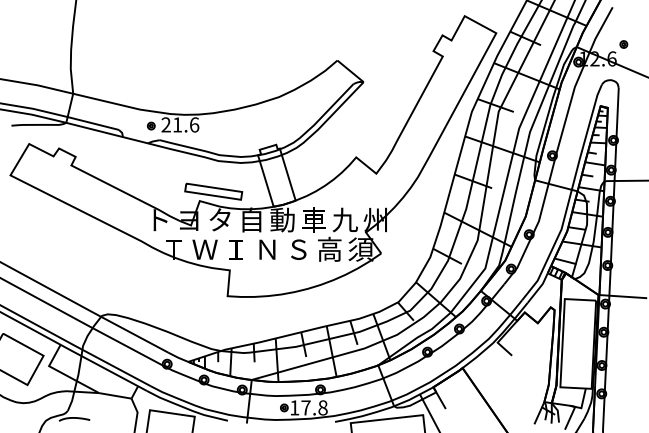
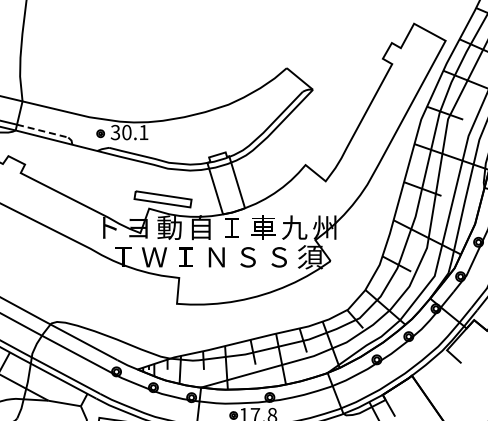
line: (93, 123) -> (42, 131), solid -> dashed
text: (180, 124) -> (129, 132), 21.6 -> 30.1
text: (282, 219) -> (231, 227), 動 -> Ｉ
text: (220, 220) -> (169, 228), タ -> 動
text: (329, 248) -> (278, 256), 高 -> Ｓ

